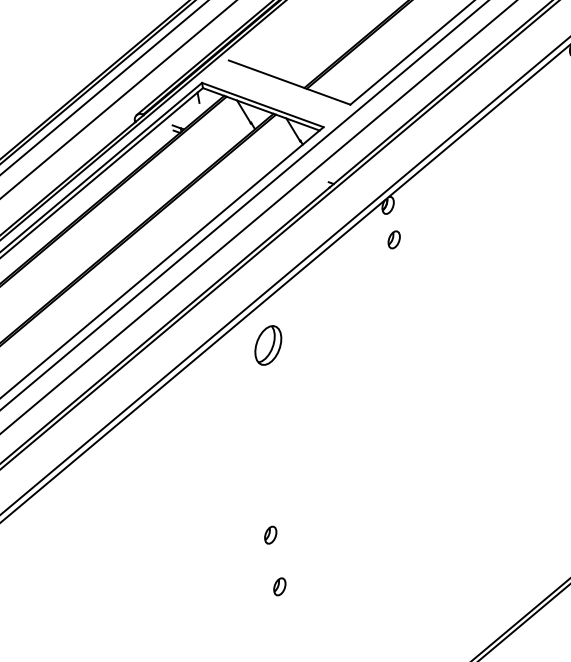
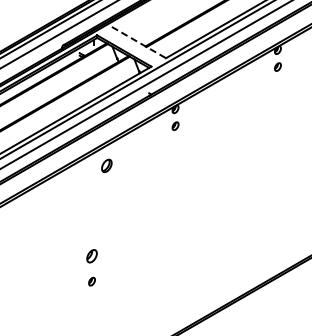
line: (290, 82) -> (139, 42), solid -> dashed
part: (267, 344) -> (106, 165), size x0.7
part: (269, 535) -> (91, 256), size x1.6

